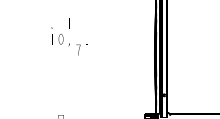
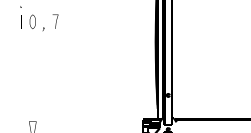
curve: (79, 49) -> (57, 20), moved

